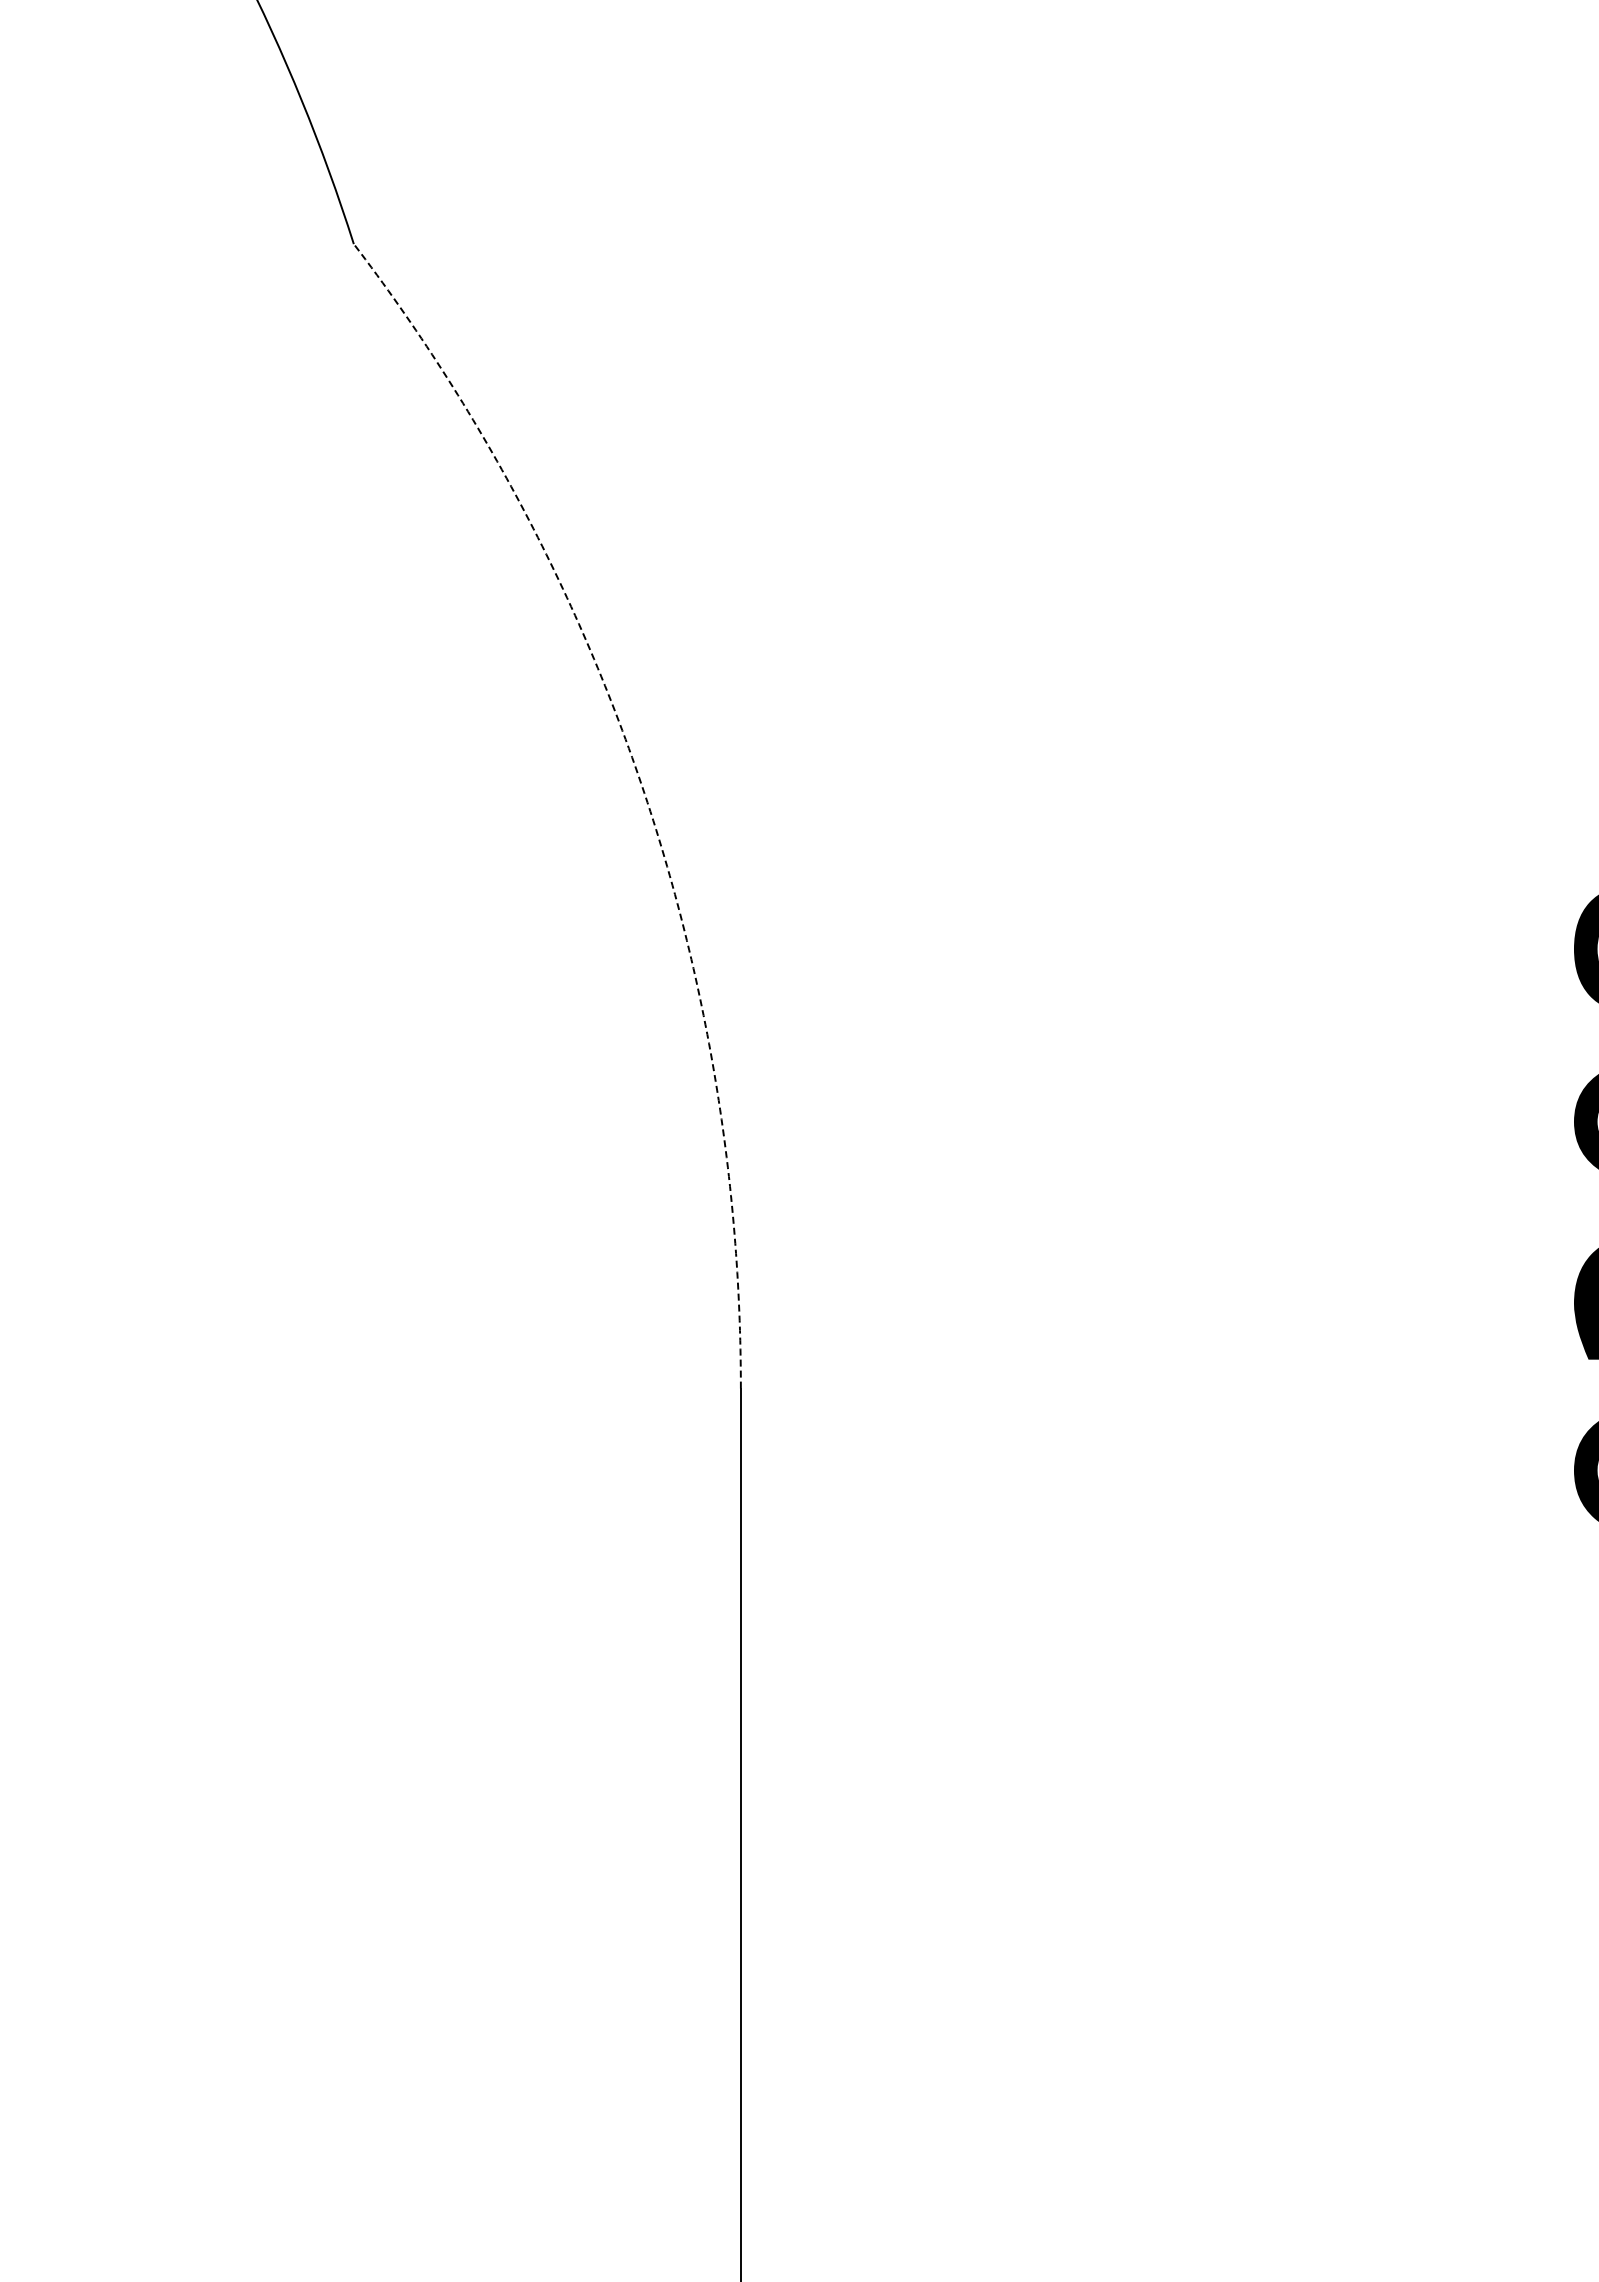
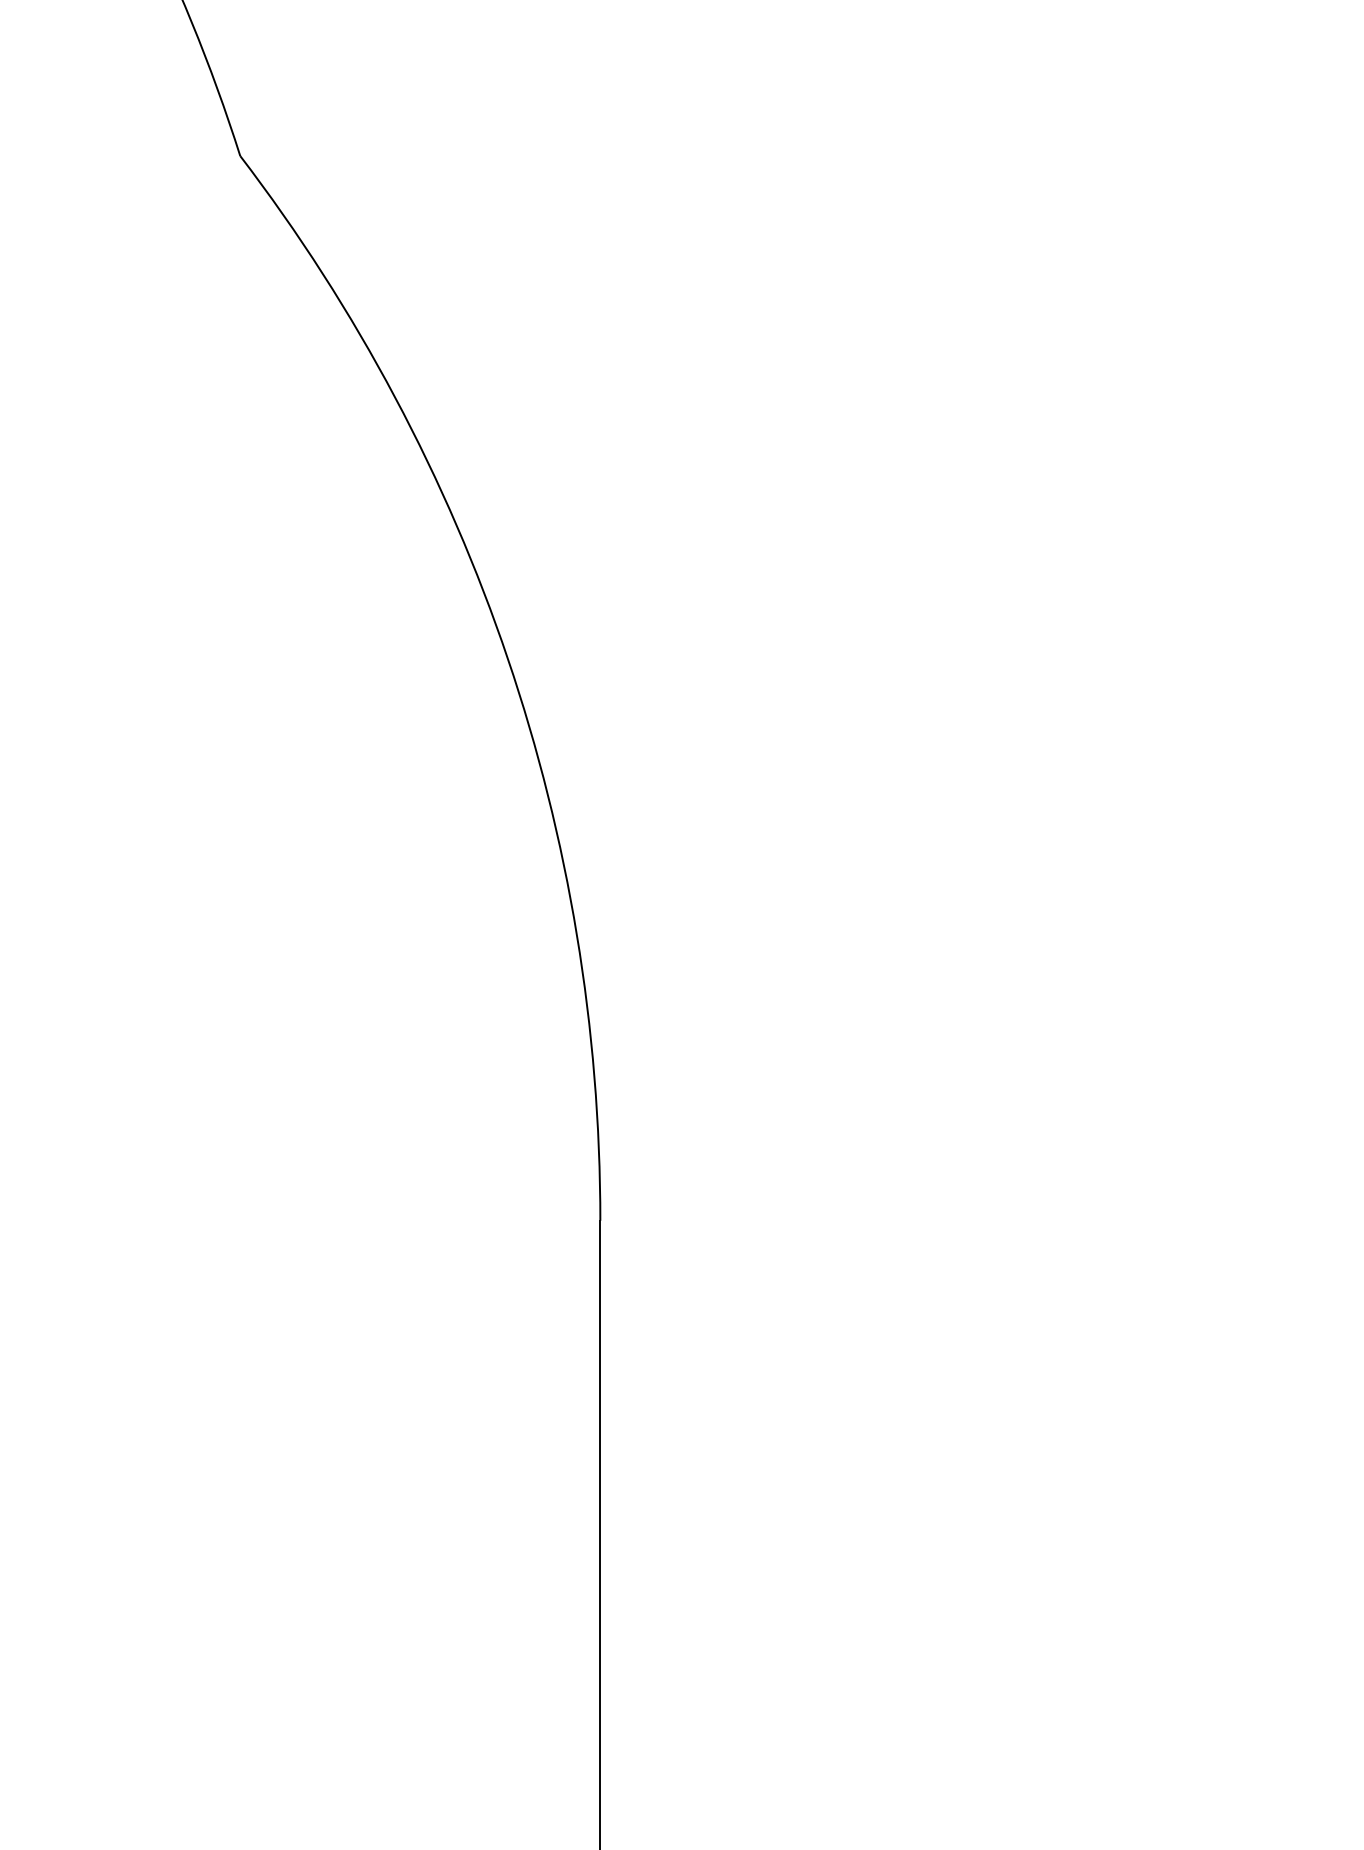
arc: (641, 784) -> (507, 658), dashed -> solid

